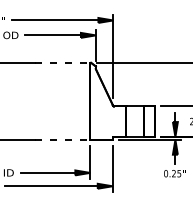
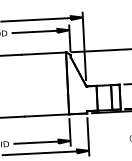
line: (62, 62) -> (43, 53), dashed -> solid
line: (62, 139) -> (46, 115), dashed -> solid

